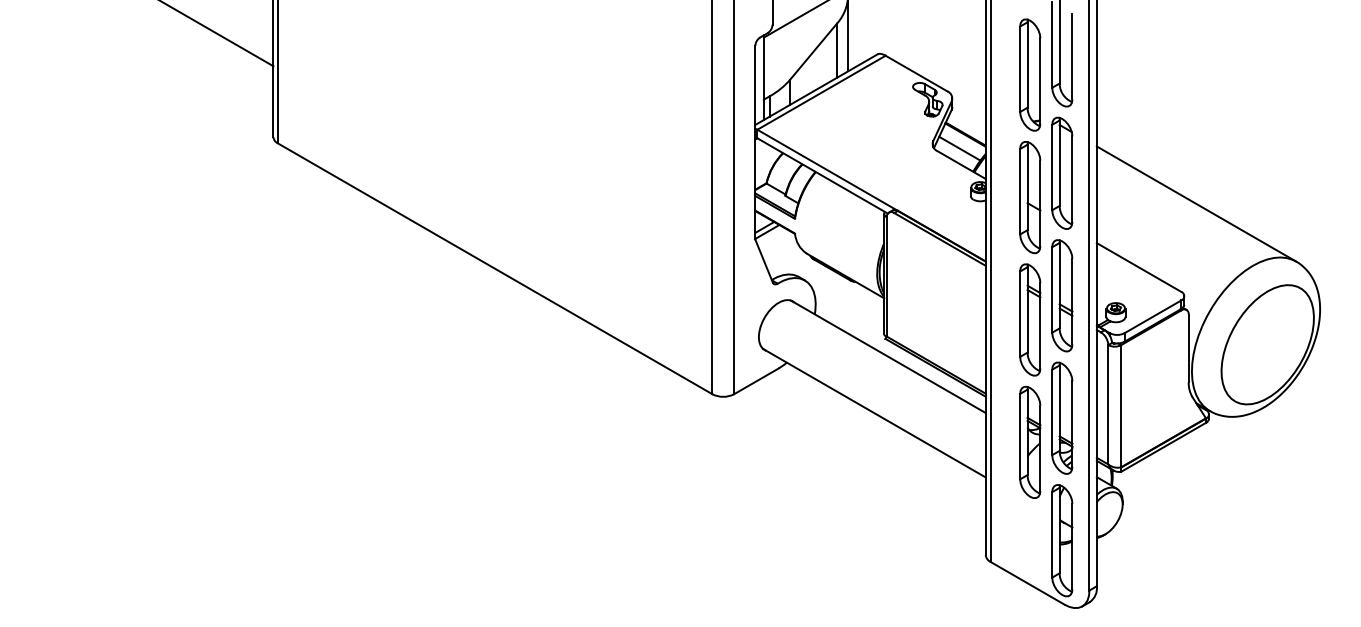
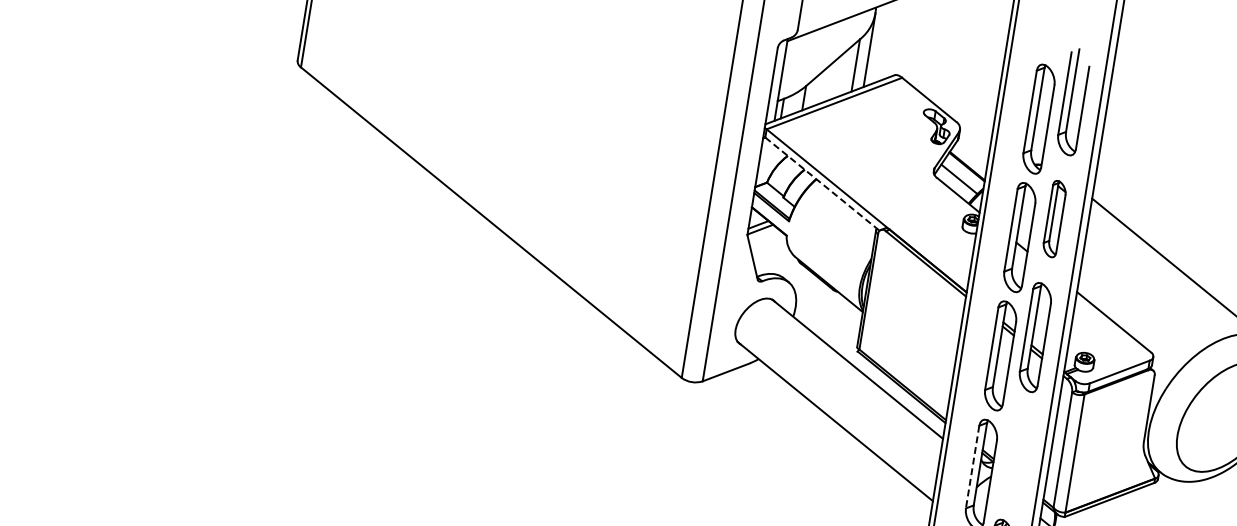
part: (1062, 172) -> (1054, 218), size x0.7
line: (823, 176) -> (823, 184), solid -> dashed
part: (1062, 417) -> (1016, 455), removed
line: (1020, 436) -> (972, 467), solid -> dashed

